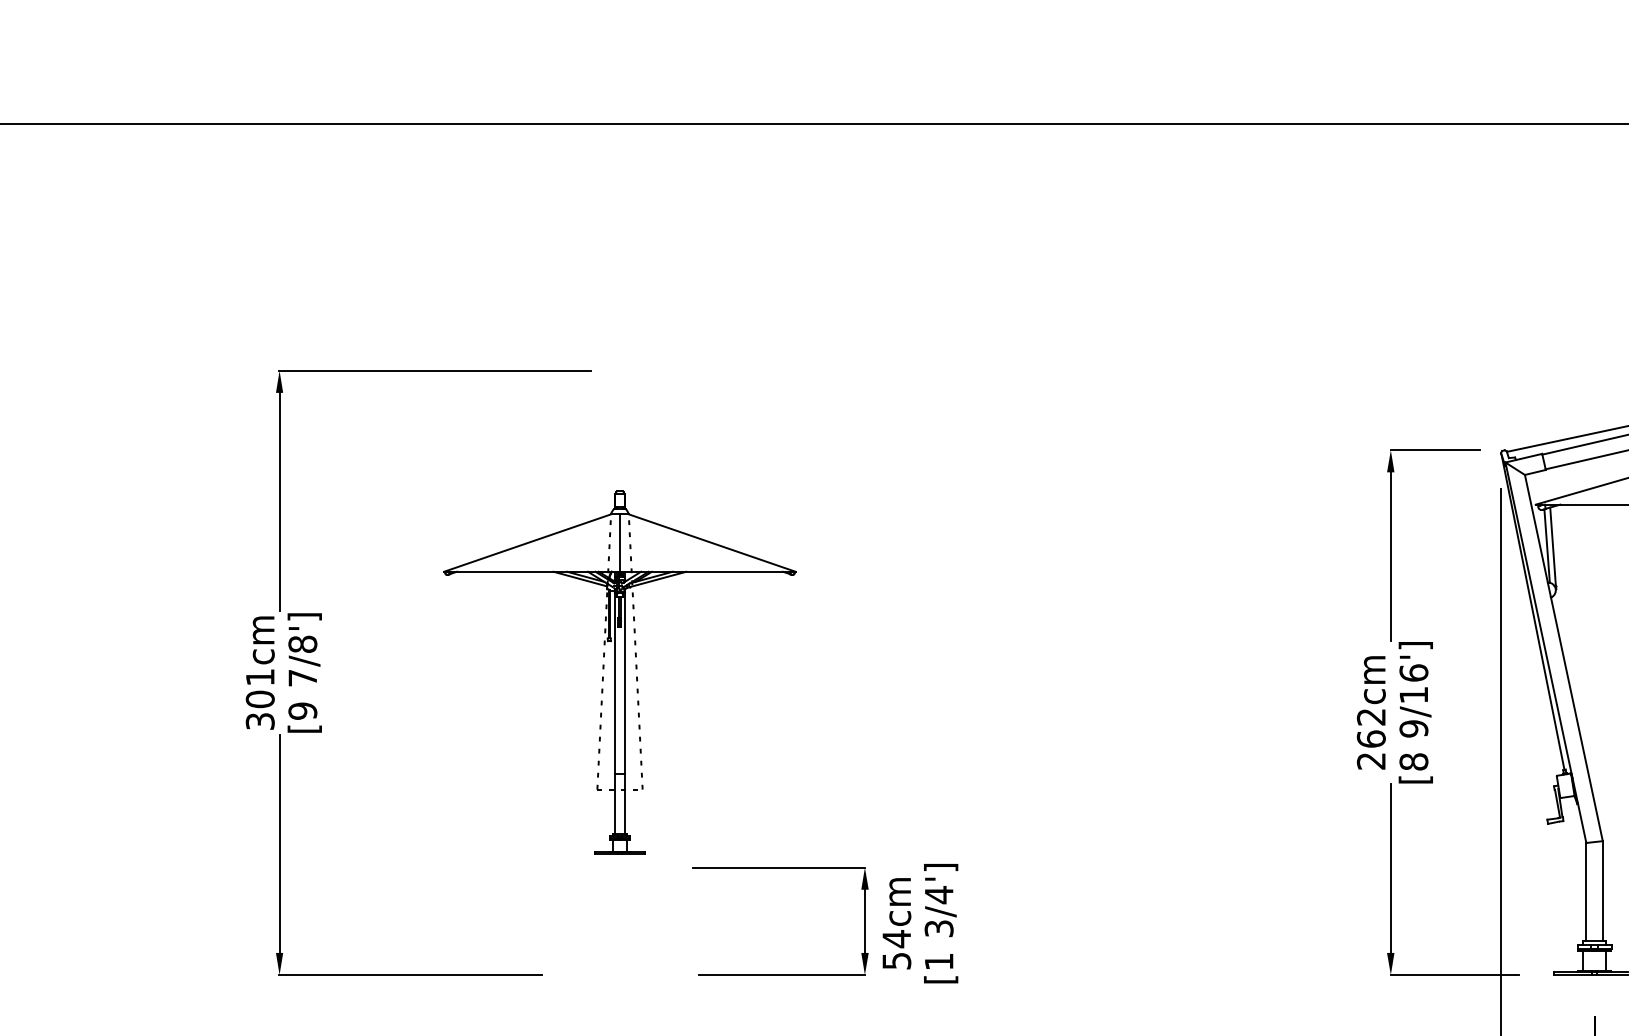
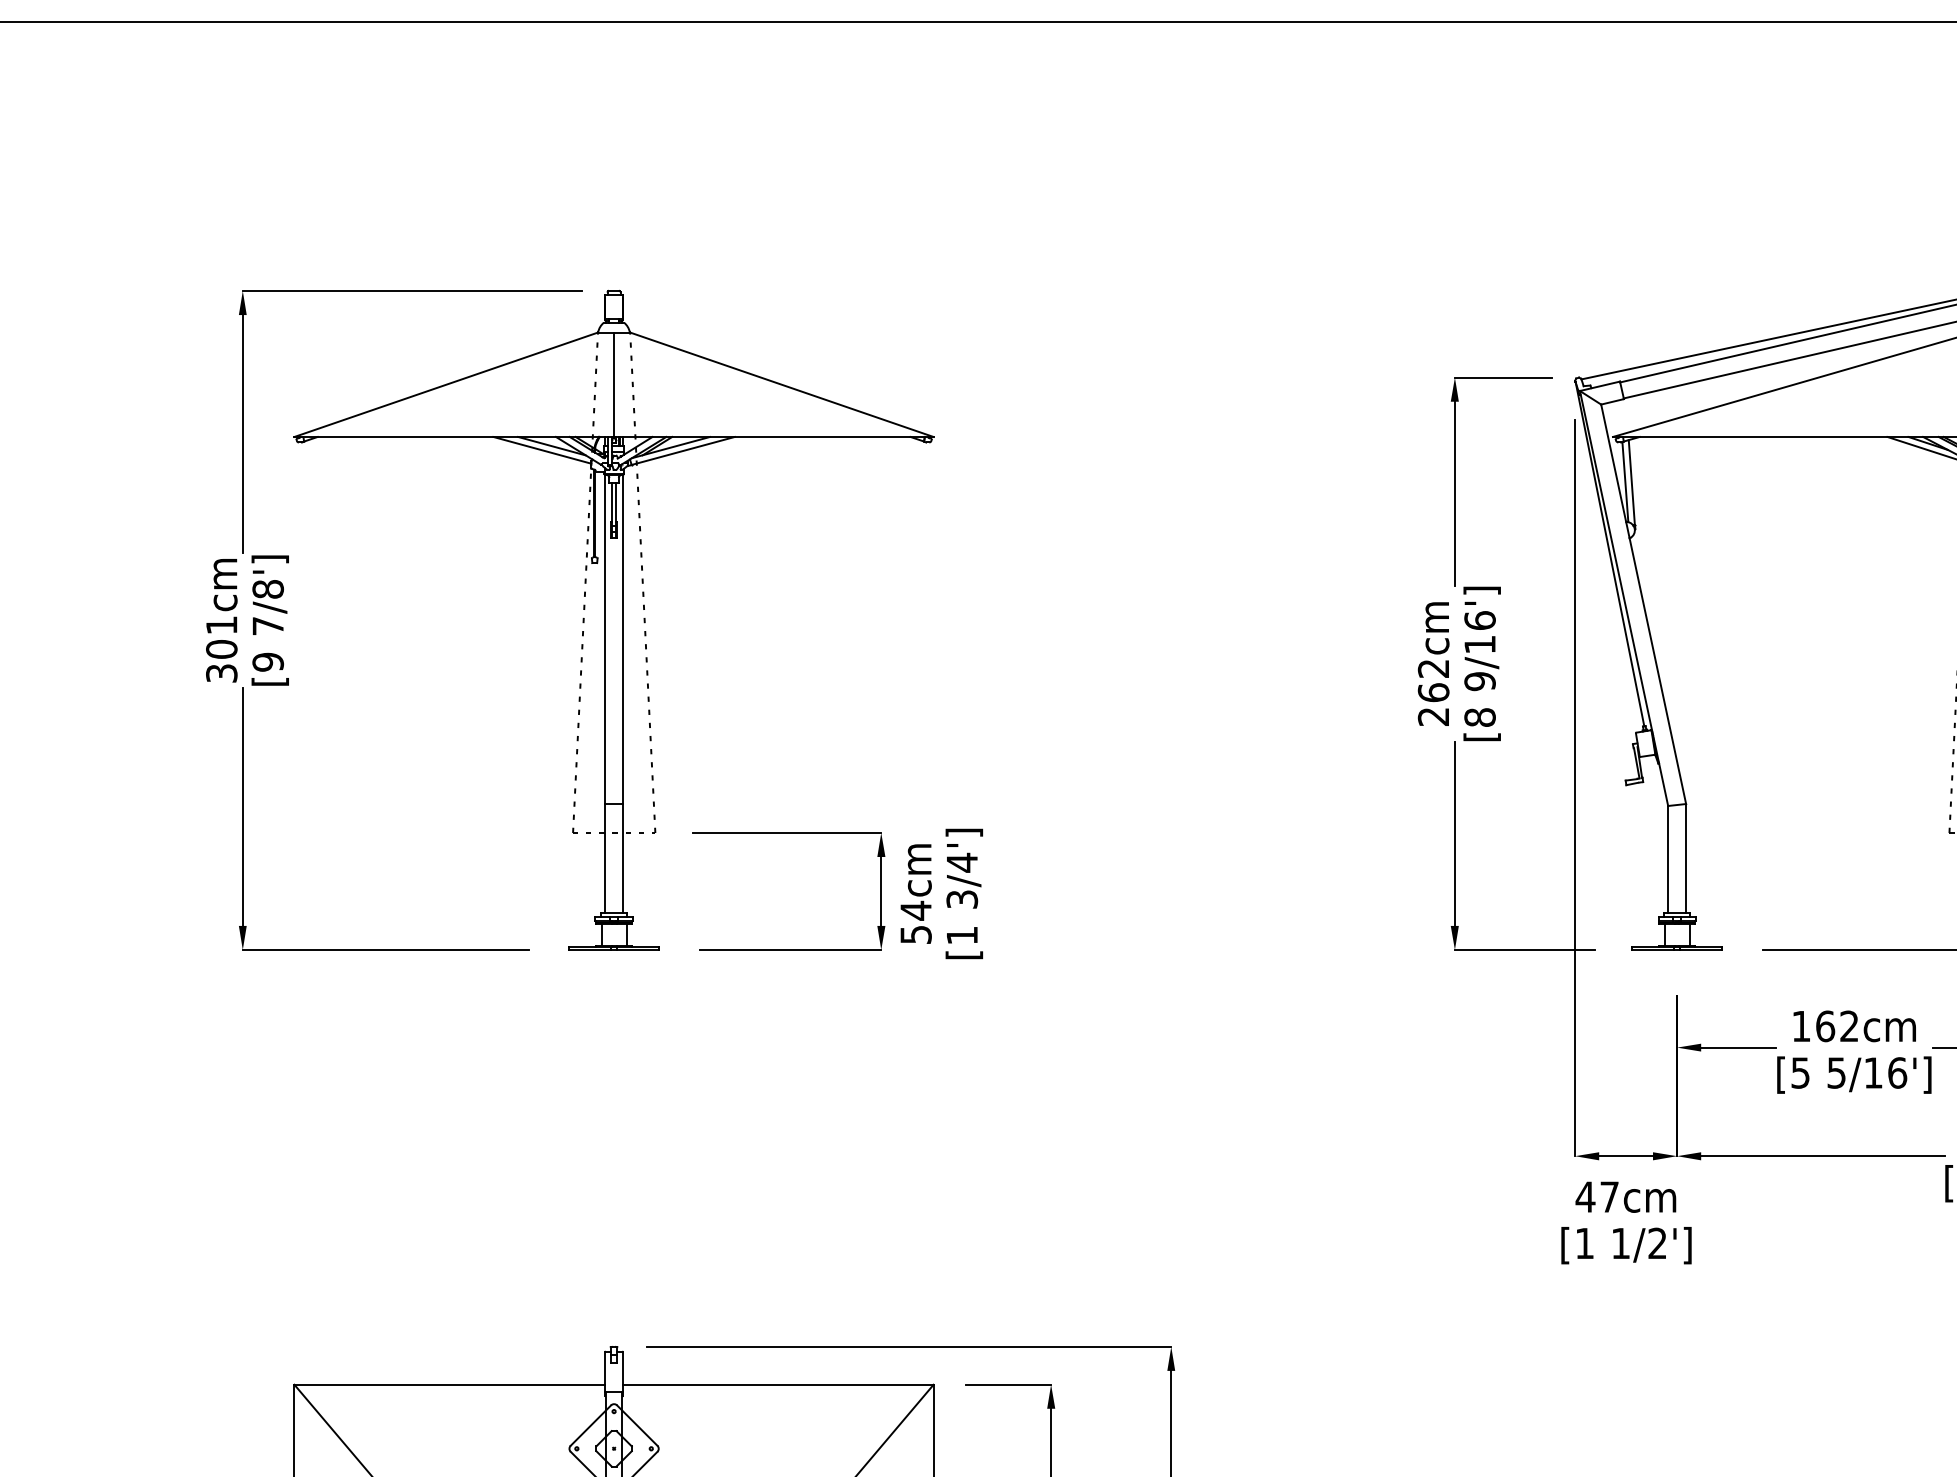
part: (619, 672) -> (613, 619), size x1.67

